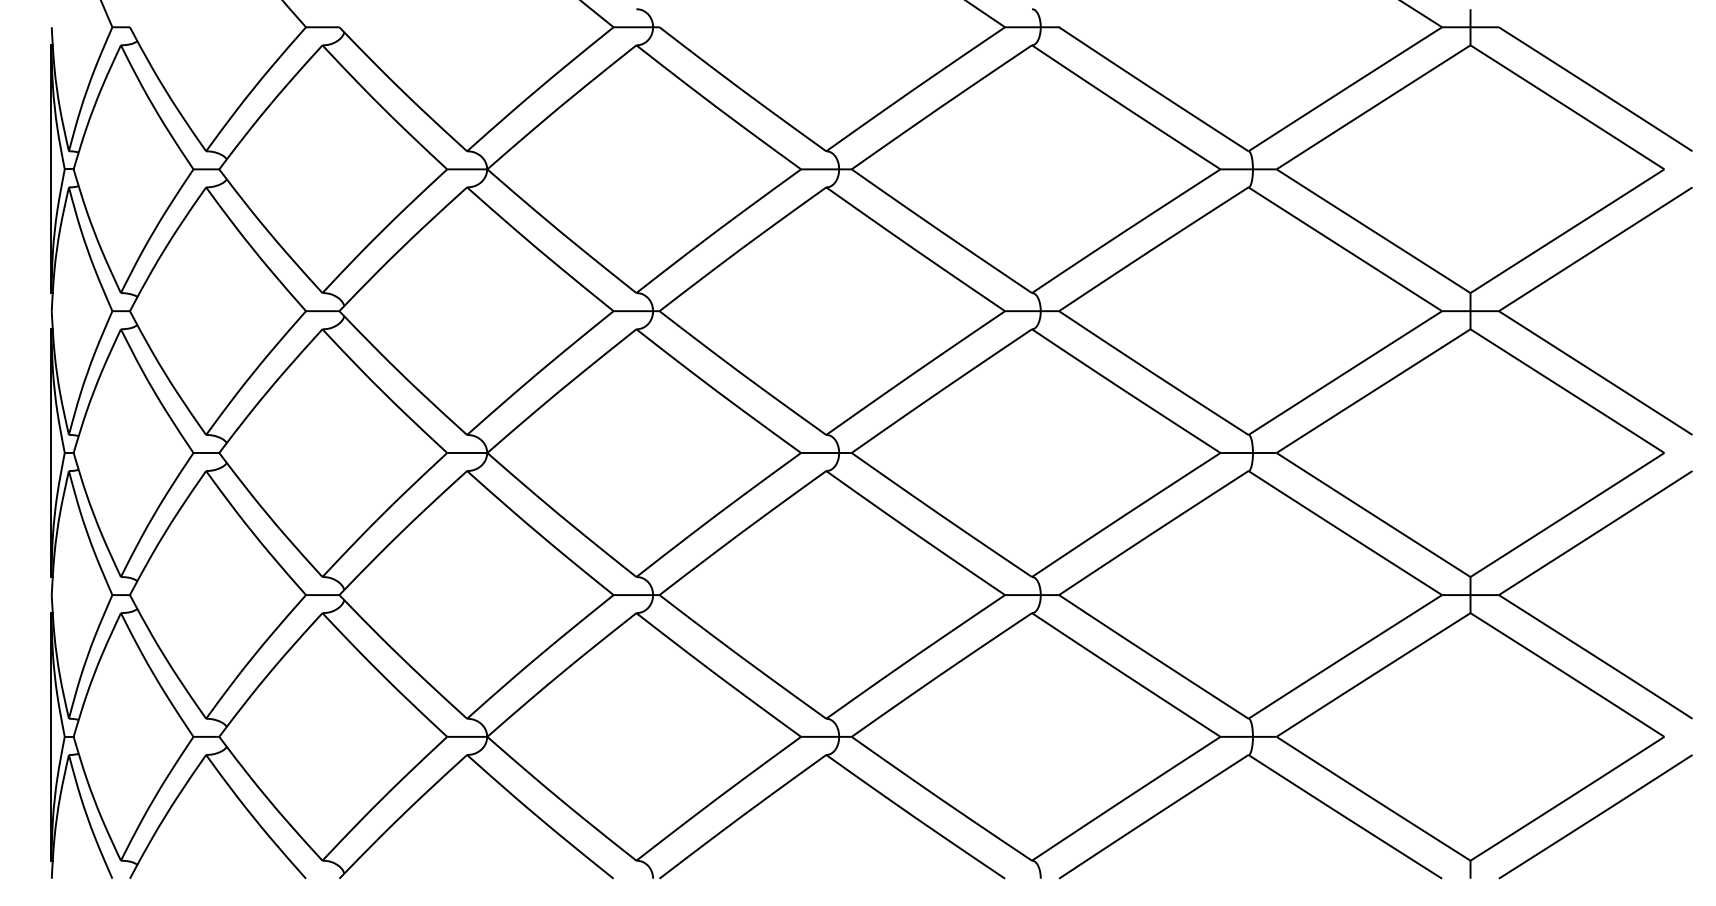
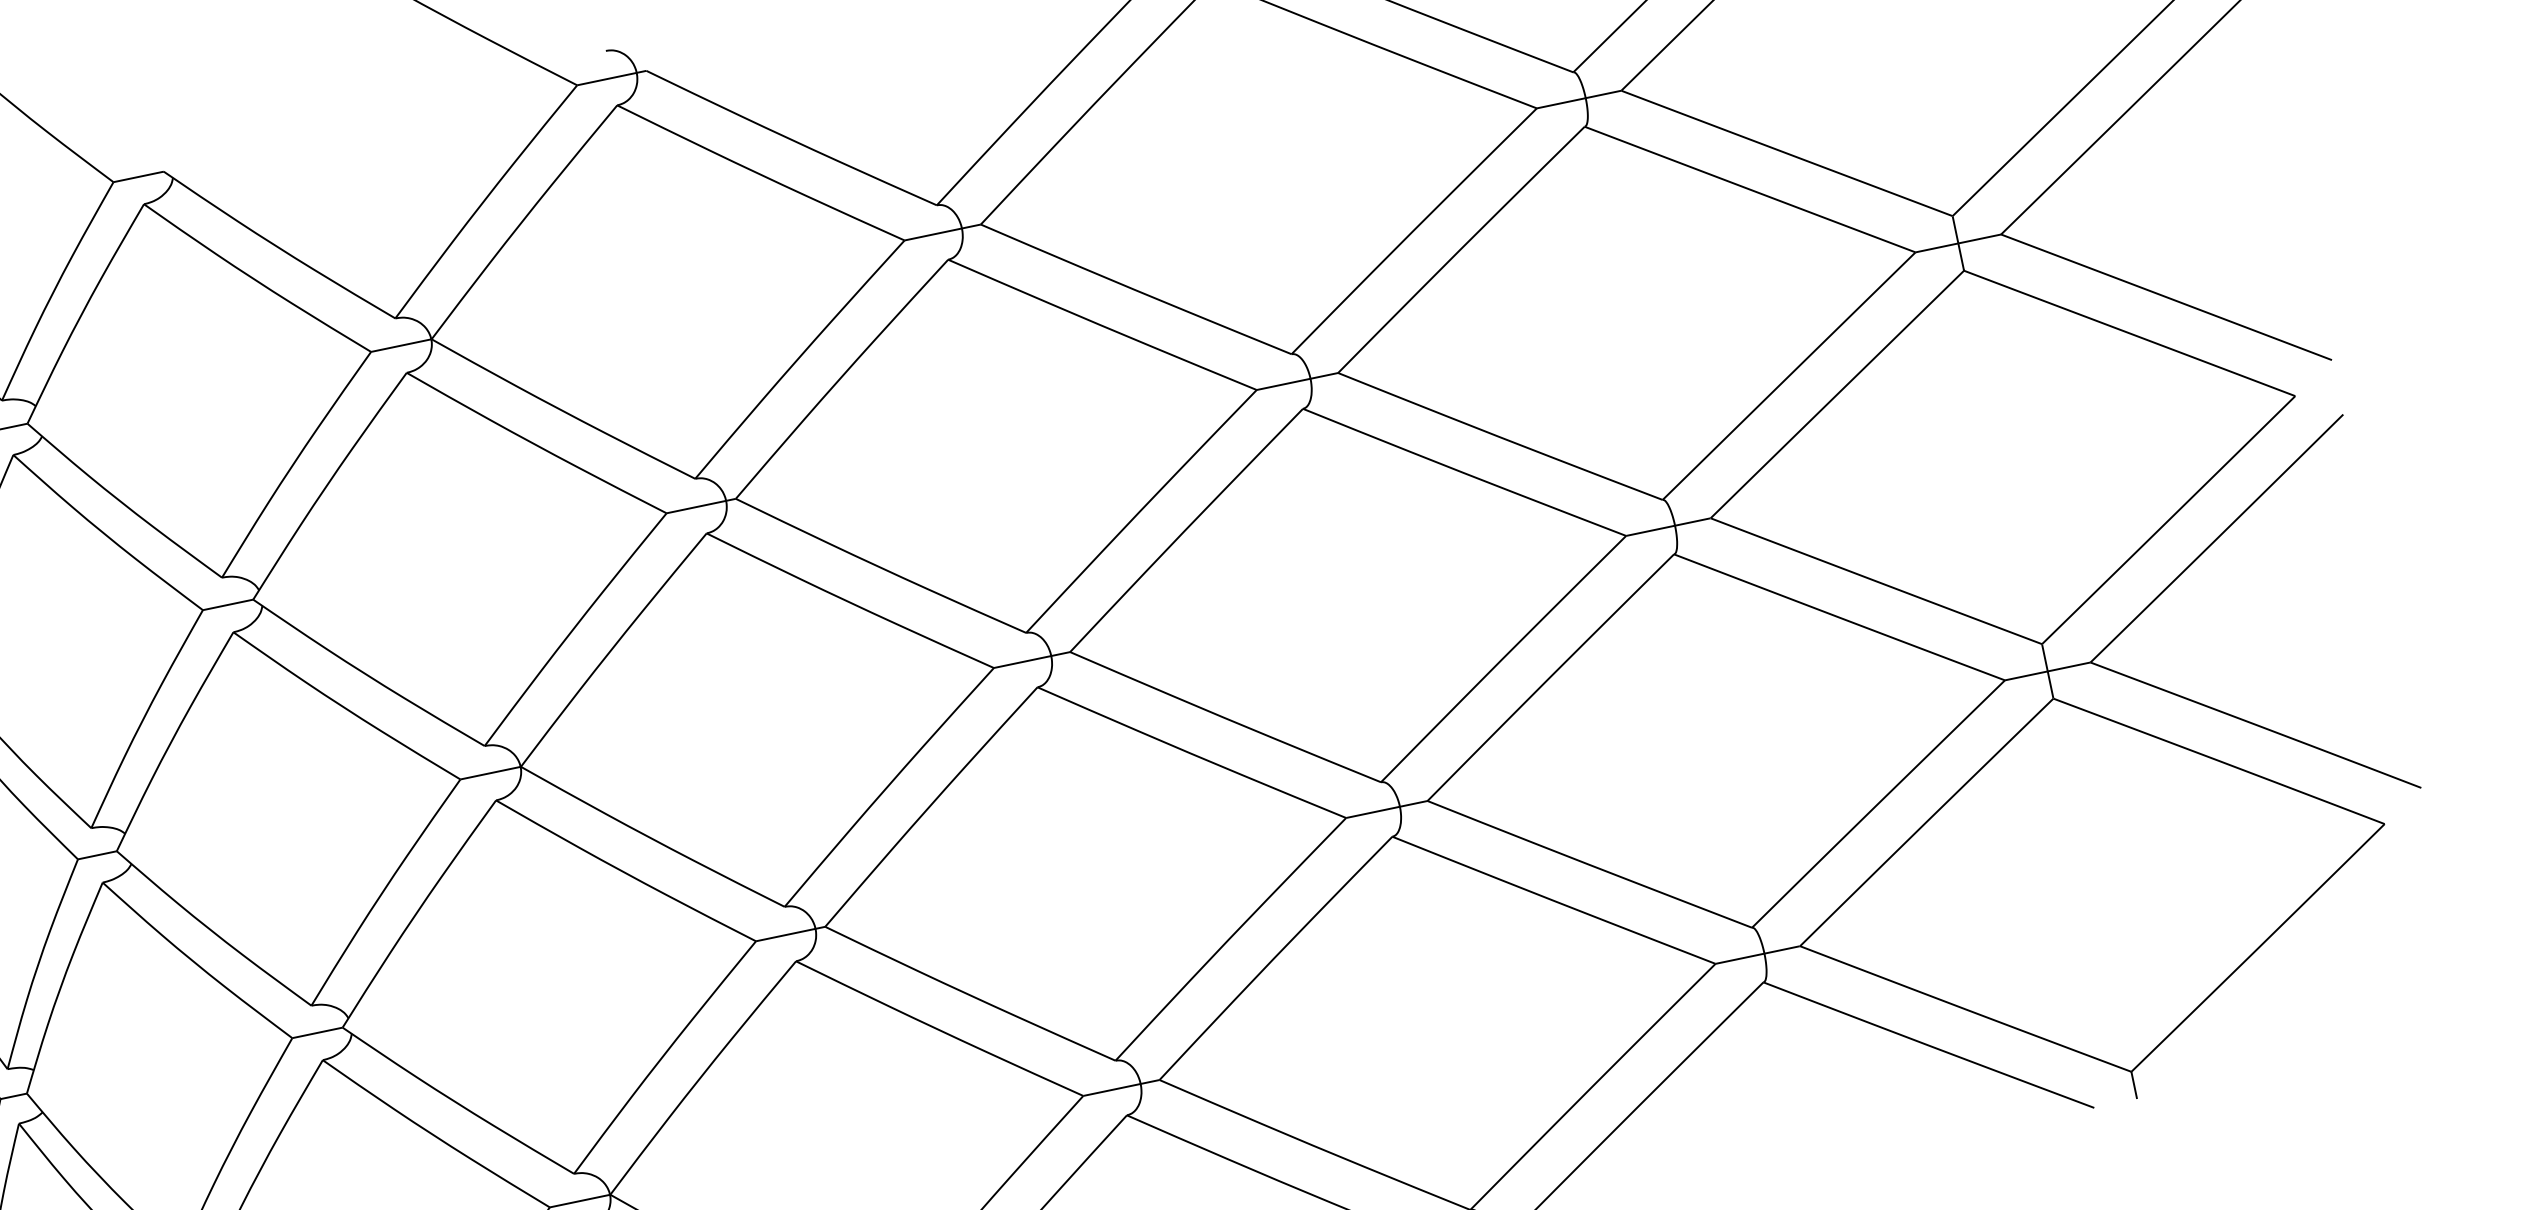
line: (1595, 816) -> (2305, 965), removed

